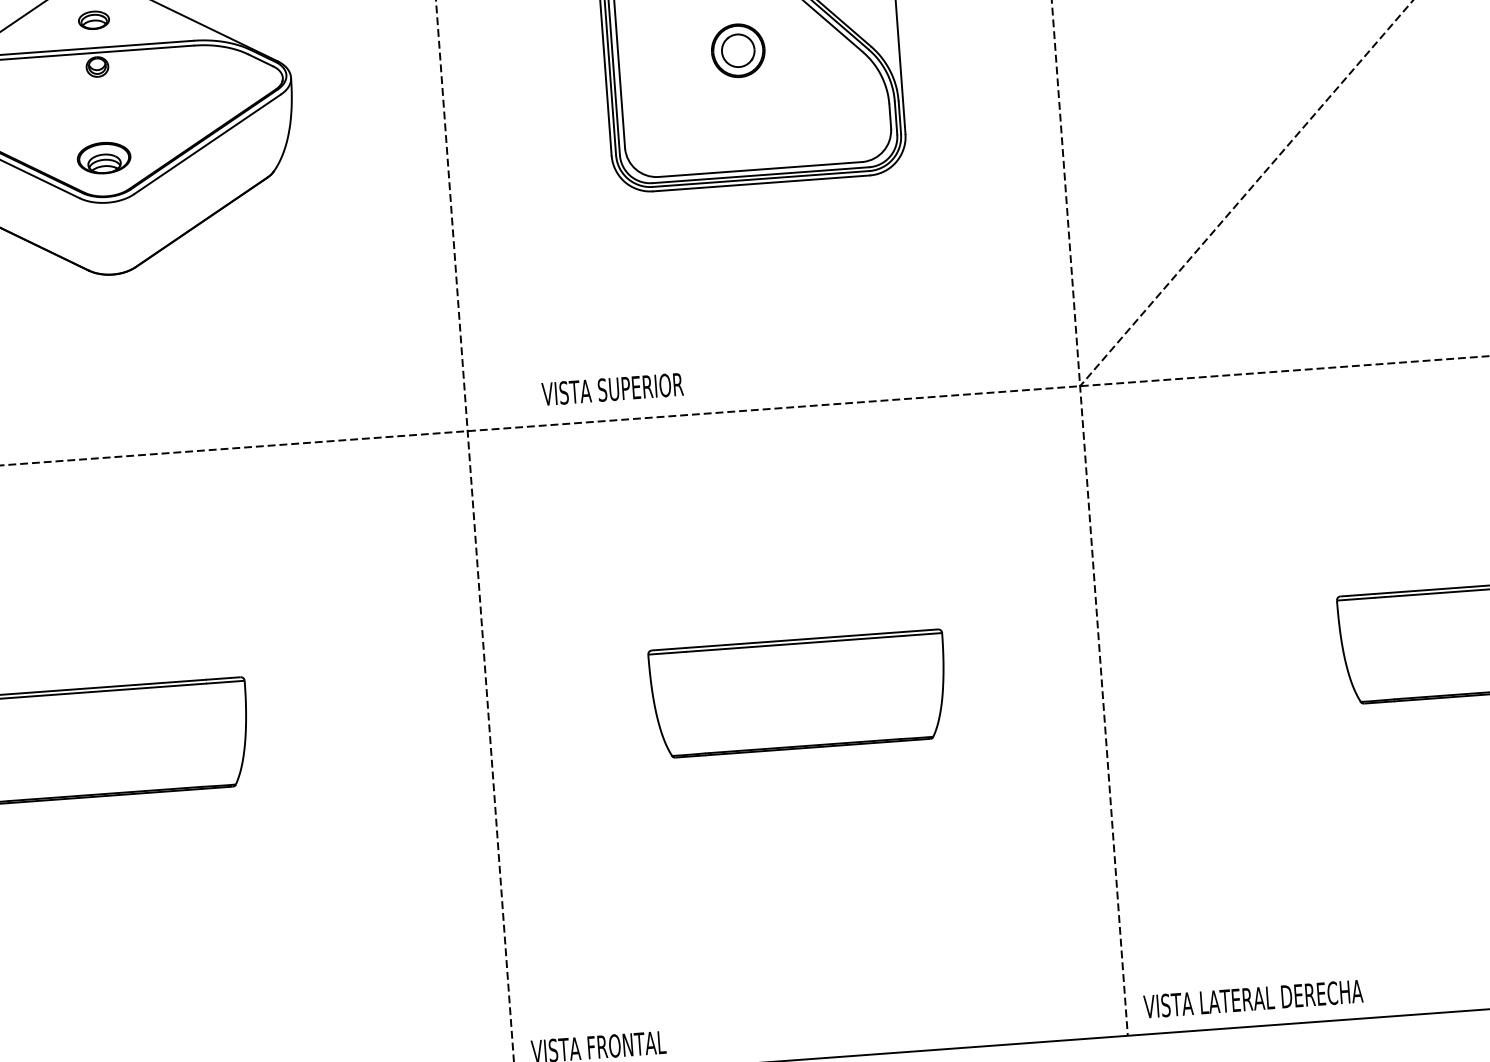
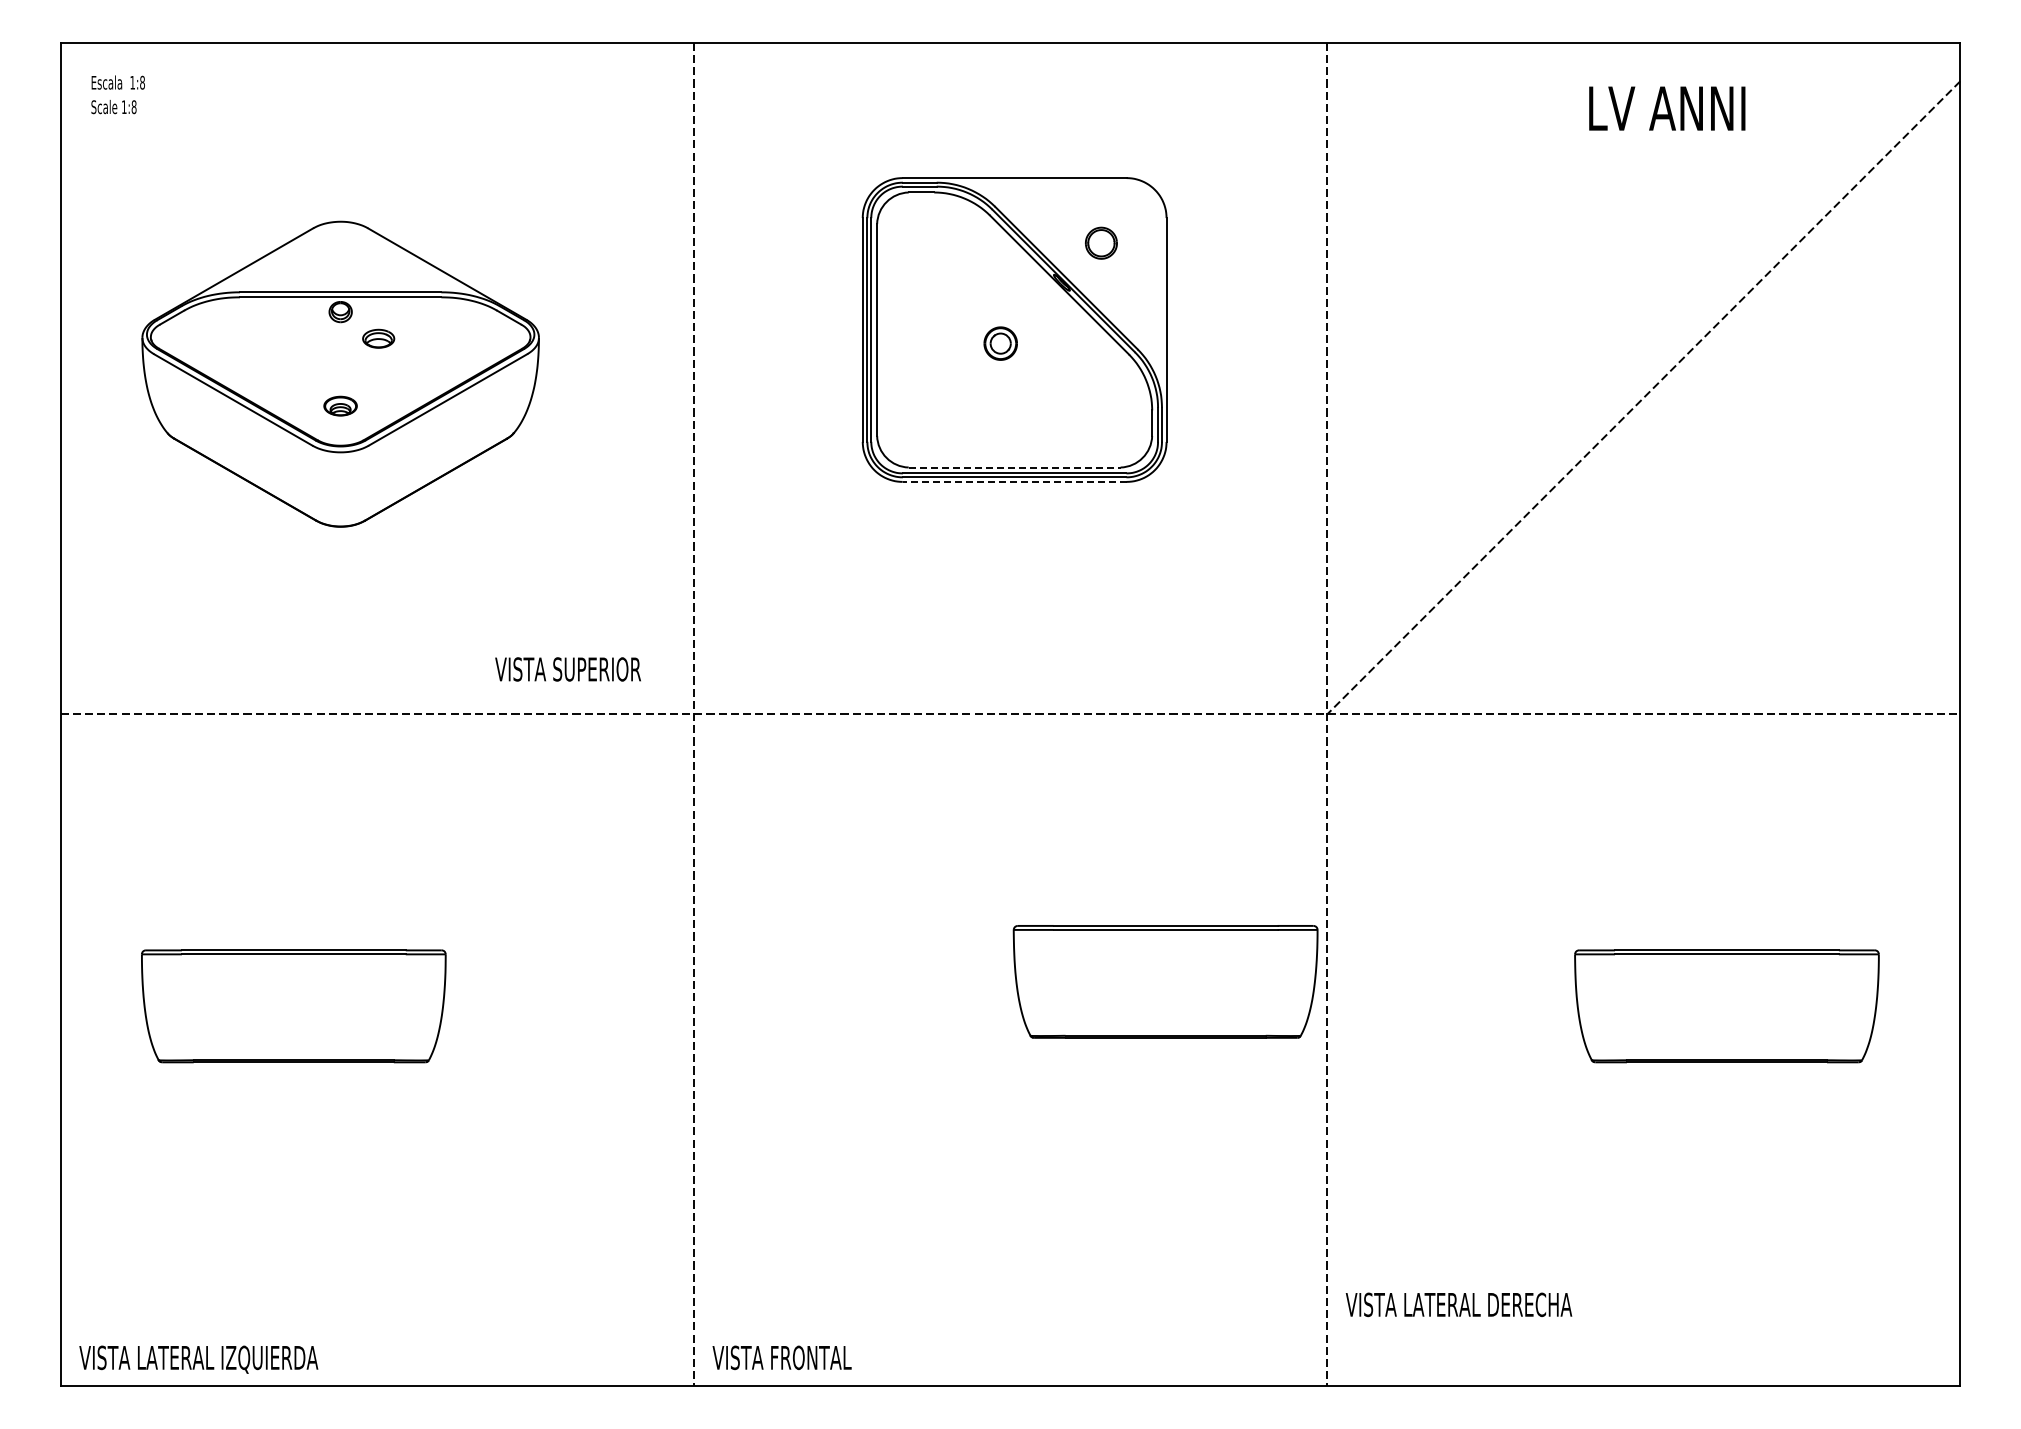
part: (93, 20) -> (378, 338), moved
part: (737, 50) -> (1000, 343), size x0.6
part: (103, 157) -> (340, 405), size x0.6
line: (760, 169) -> (1014, 467), solid -> dashed
line: (761, 183) -> (1014, 481), solid -> dashed
text: (612, 389) -> (567, 669), moved
part: (798, 693) -> (1165, 981), moved
text: (1252, 998) -> (1458, 1304), moved

